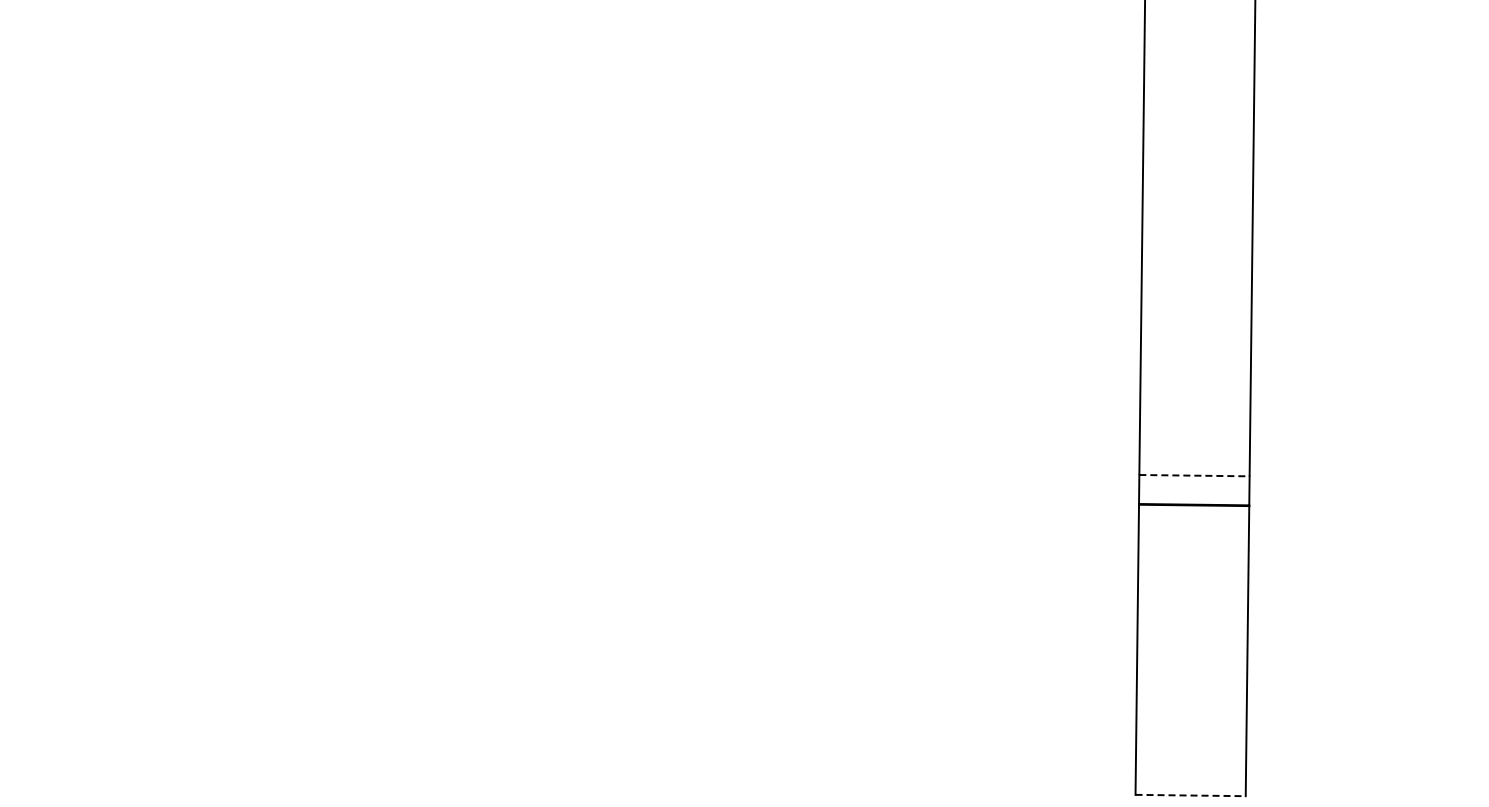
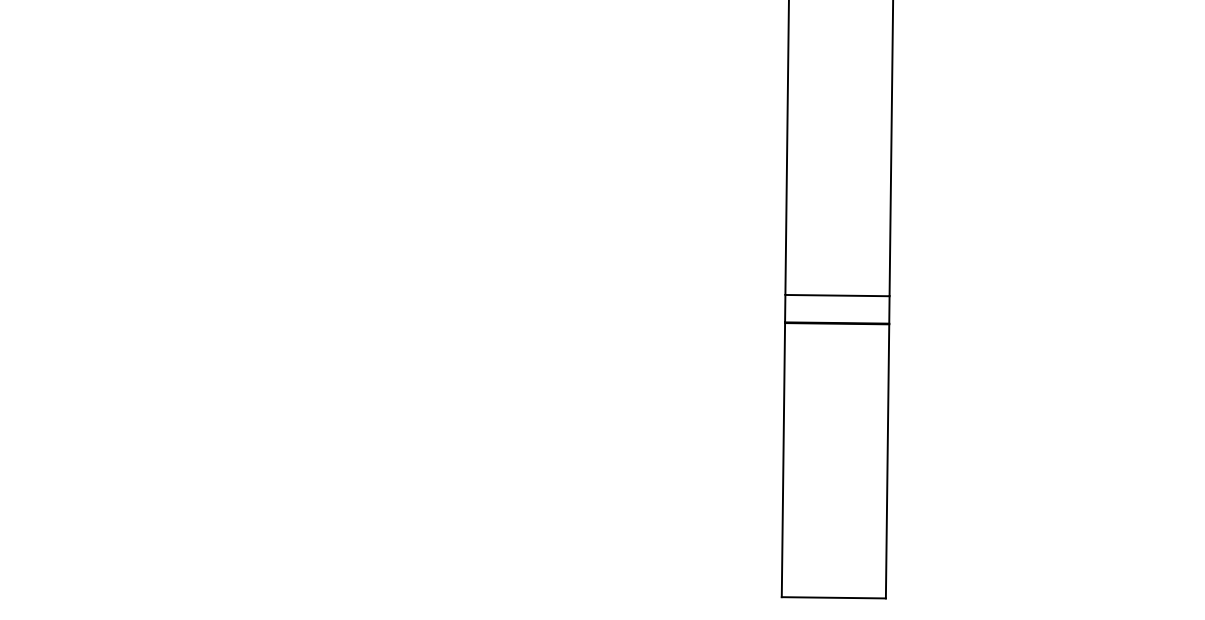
line: (1194, 475) -> (837, 295), dashed -> solid
line: (1191, 795) -> (834, 597), dashed -> solid

